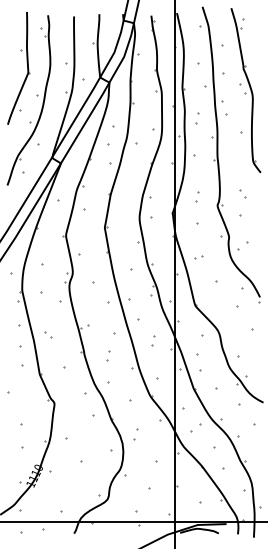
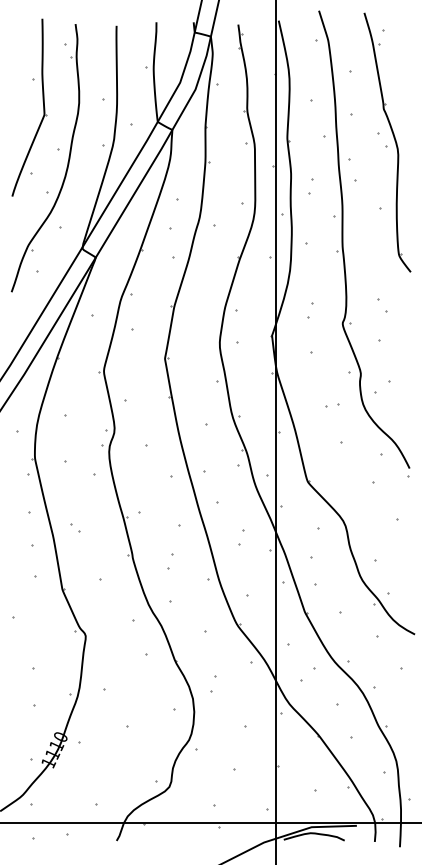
part: (198, 257) -> (331, 405), moved

